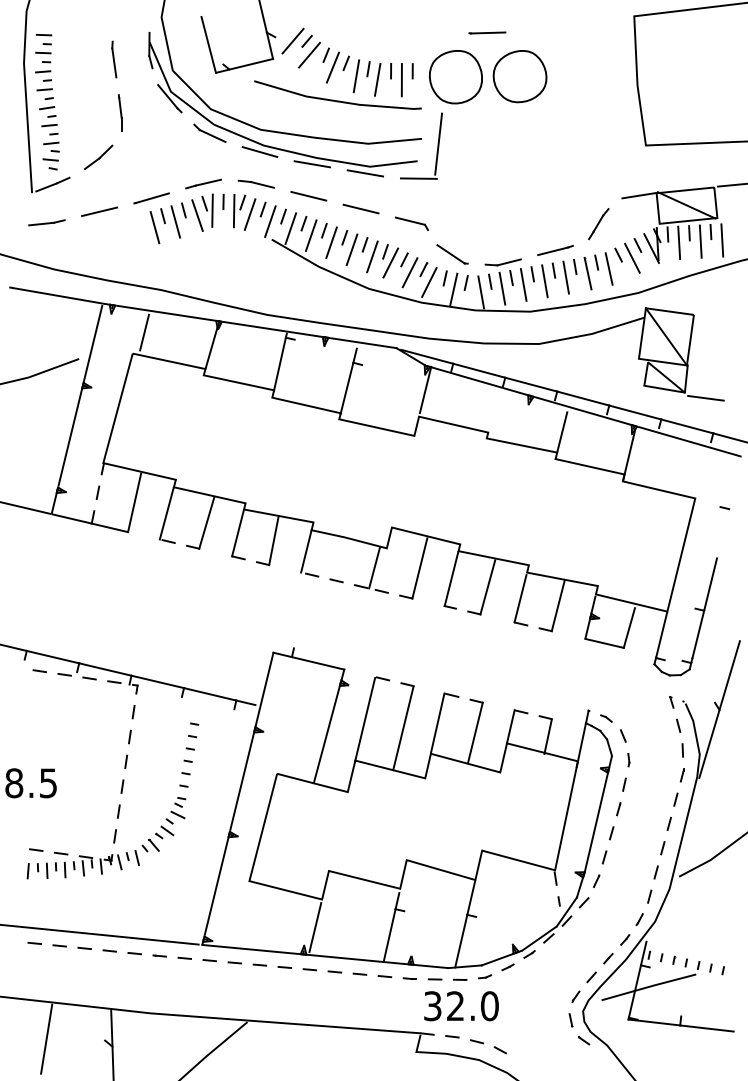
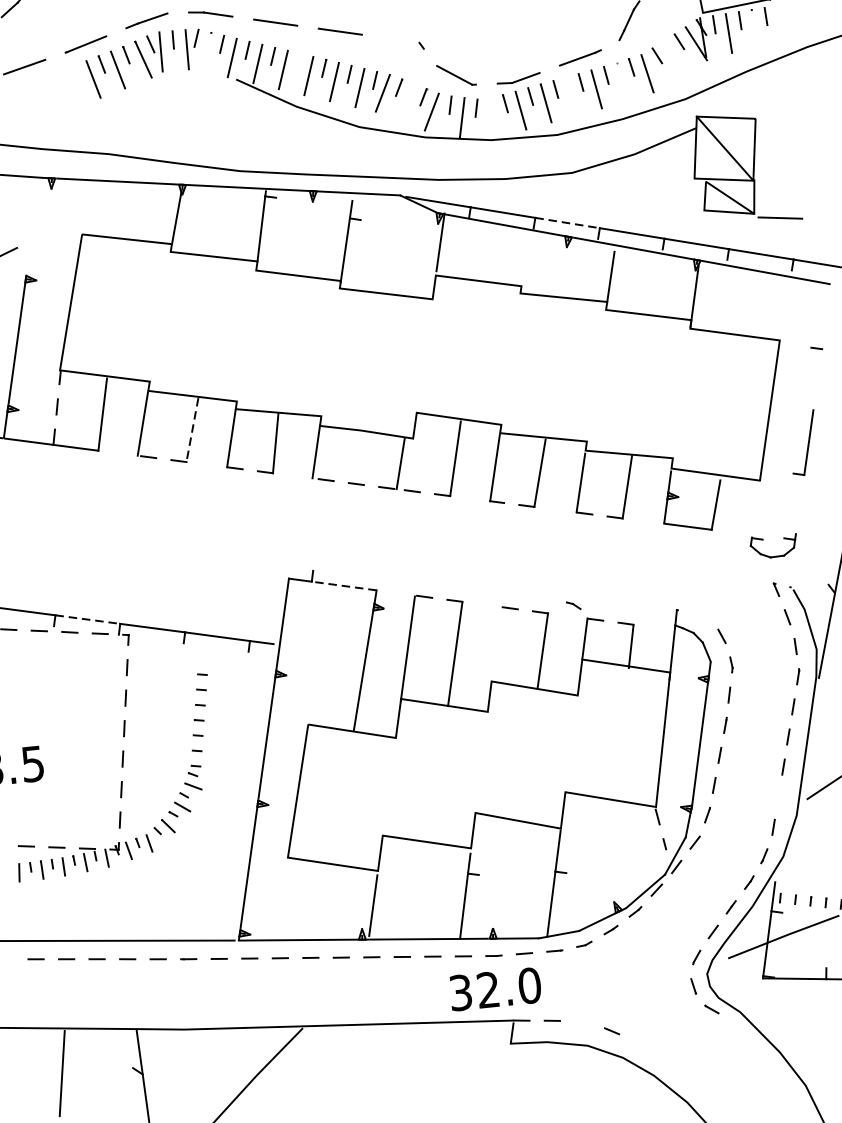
line: (249, 214) -> (206, 51), removed
line: (409, 220) -> (400, 39), removed
line: (324, 230) -> (298, 62), removed
line: (722, 240) -> (781, 25), removed
line: (700, 241) -> (754, 29), removed
line: (632, 257) -> (674, 56), removed
line: (409, 272) -> (406, 102), removed
line: (587, 273) -> (621, 81), removed
line: (544, 281) -> (570, 96), removed
line: (481, 292) -> (496, 117), removed
line: (144, 332) -> (93, 207), removed
line: (92, 343) -> (32, 227), removed
line: (531, 384) -> (567, 222), solid -> dashed
line: (206, 523) -> (192, 430), solid -> dashed
line: (661, 634) -> (755, 508), removed
line: (698, 634) -> (800, 504), removed
line: (318, 663) -> (344, 586), solid -> dashed
line: (105, 669) -> (87, 619), solid -> dashed
part: (606, 718) -> (573, 605), moved
line: (437, 722) -> (495, 642), removed
line: (655, 872) -> (777, 797), removed
text: (461, 1006) -> (495, 989), moved
line: (476, 1041) -> (582, 1023), removed

